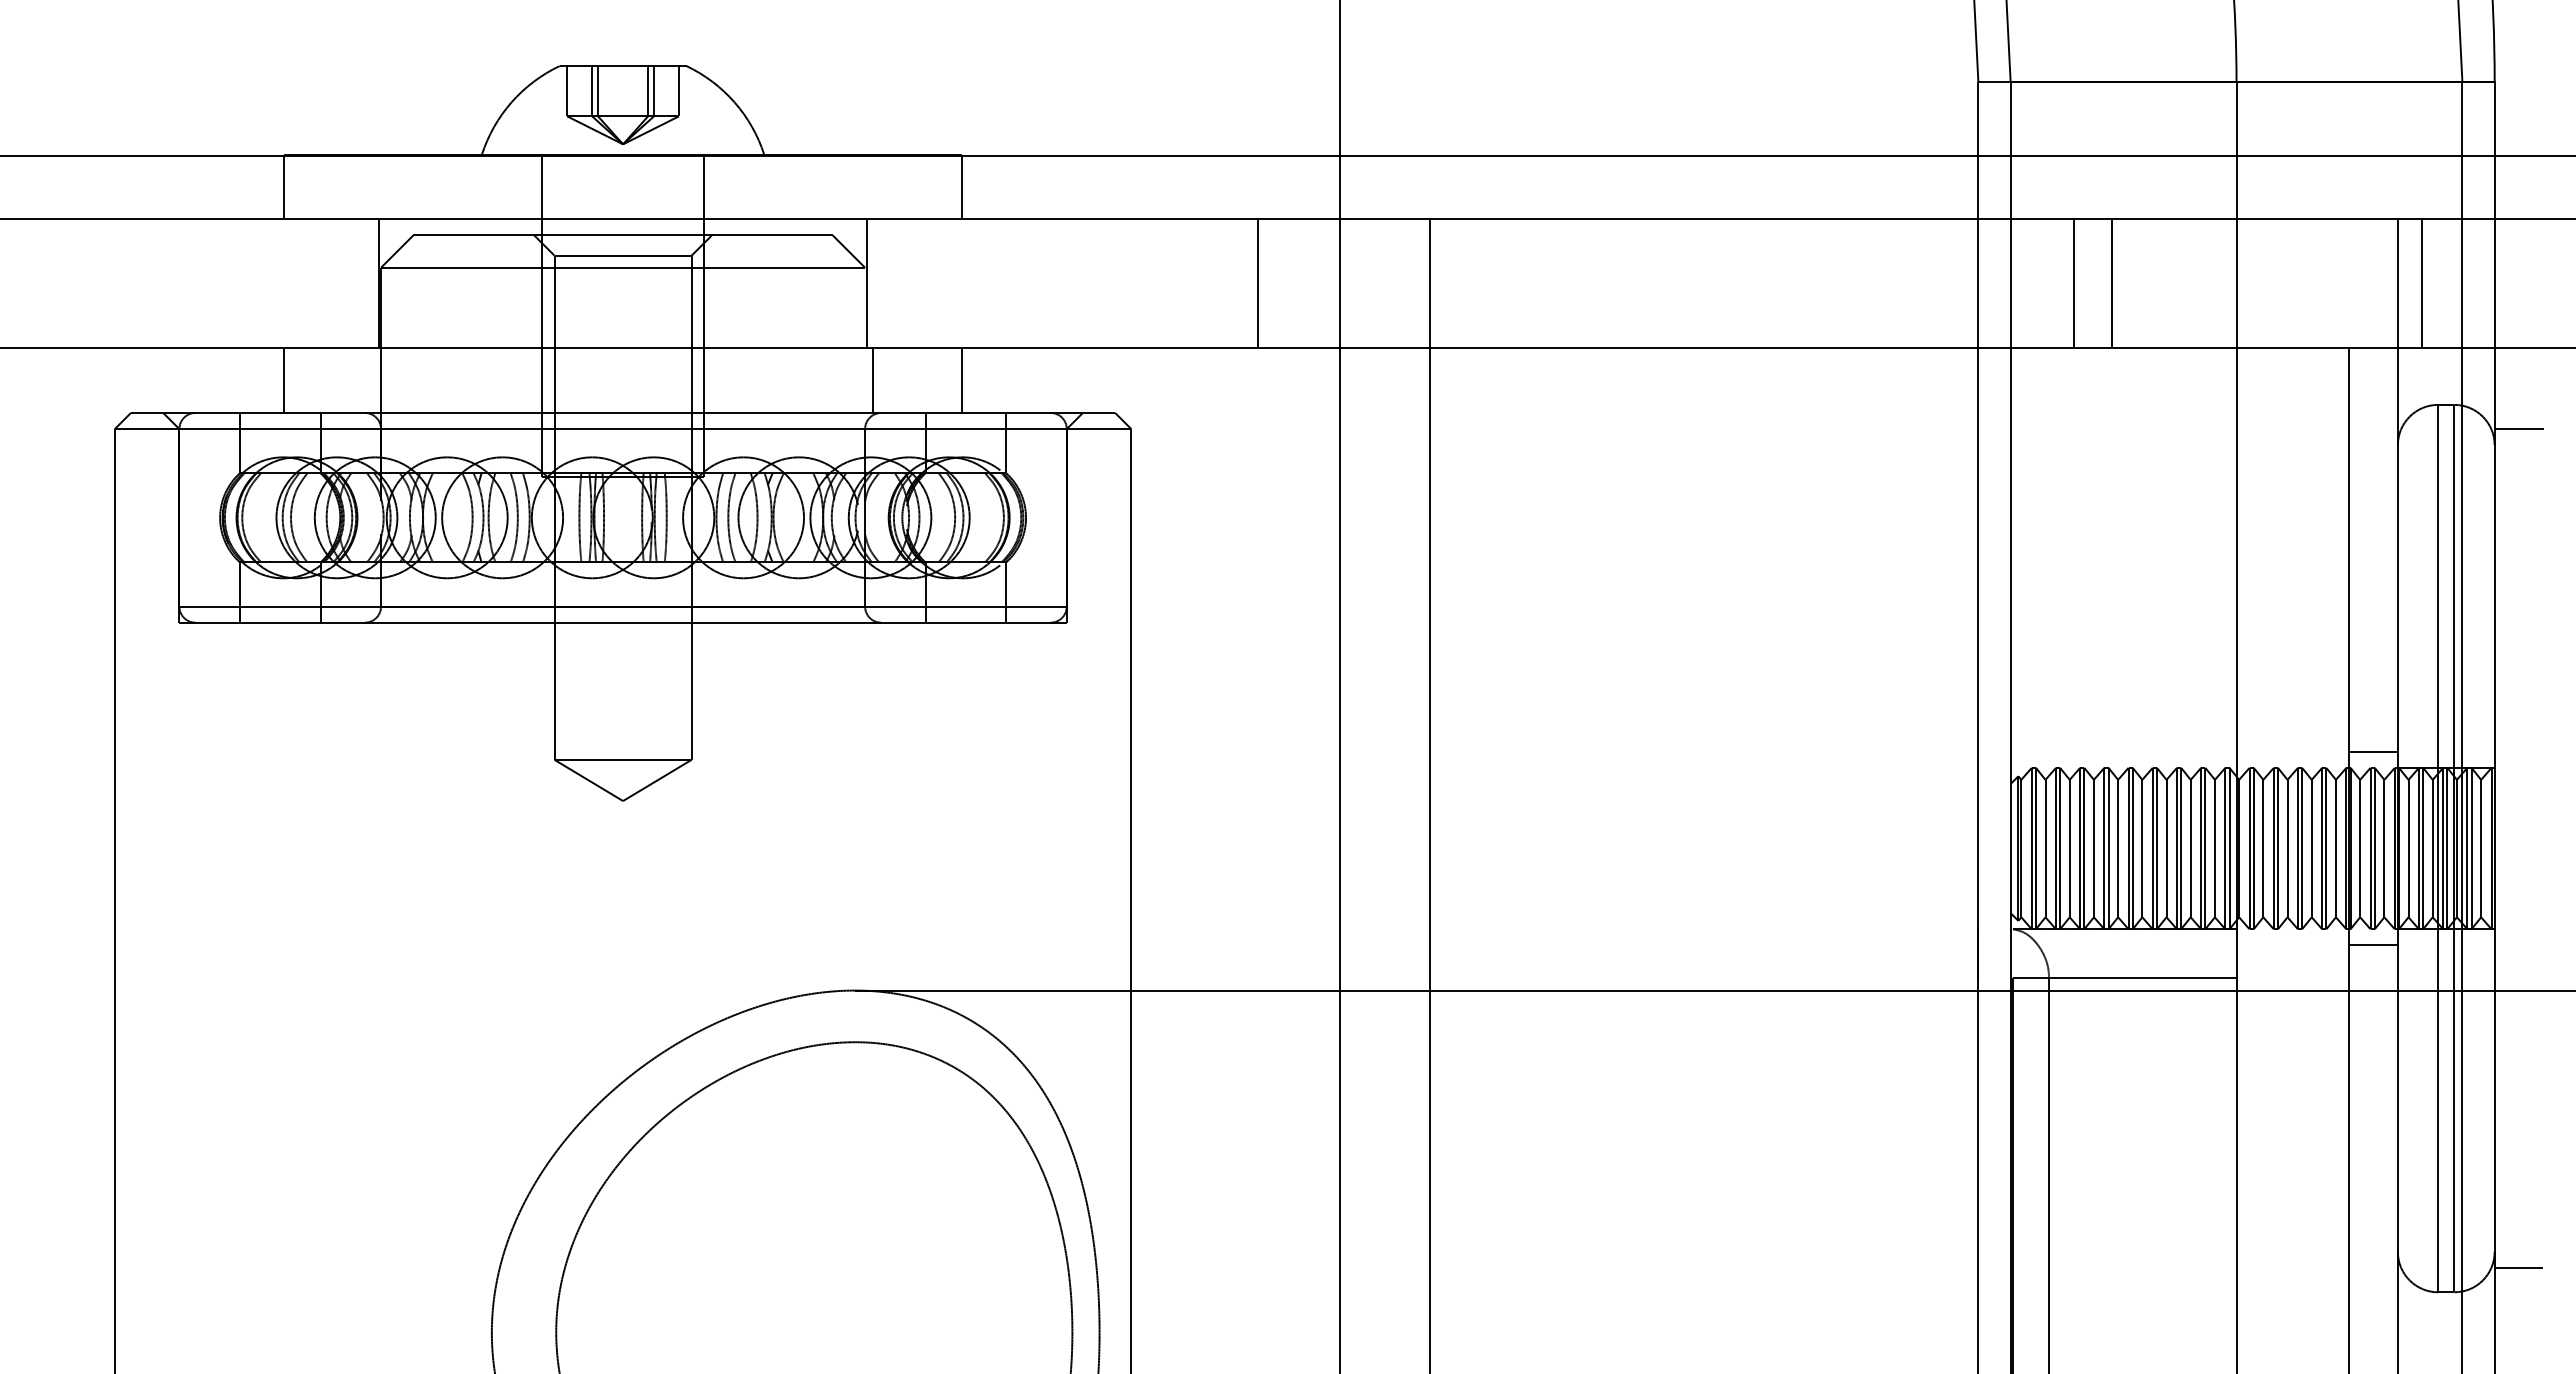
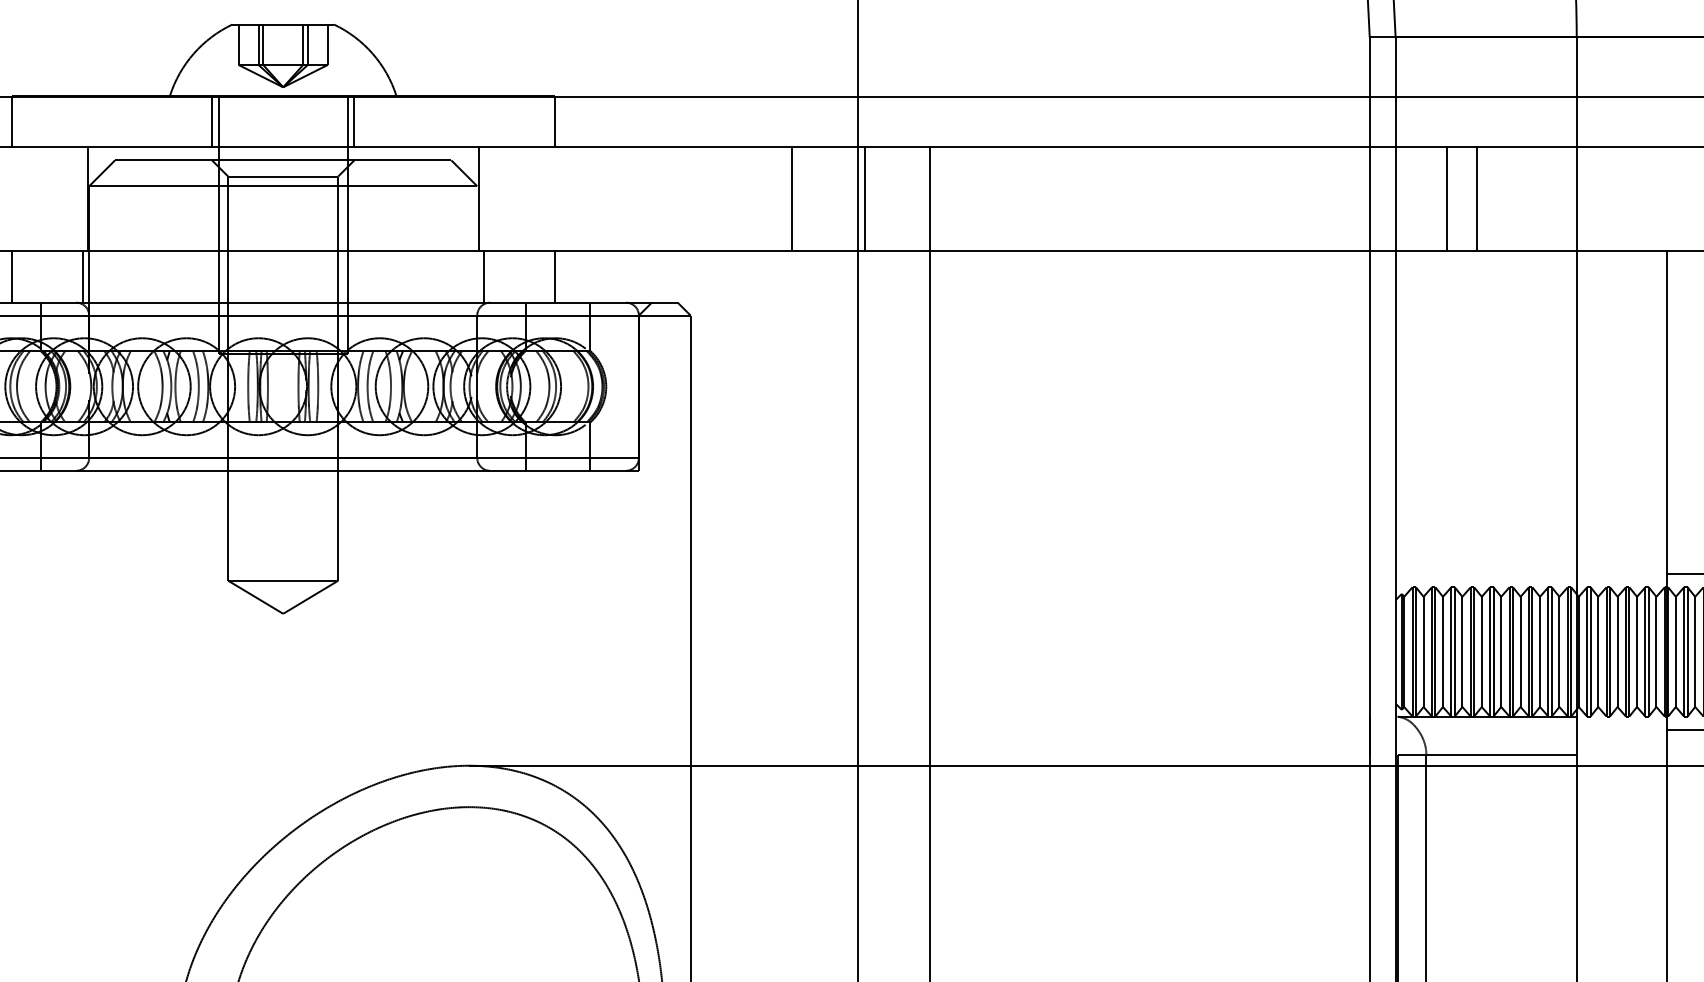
line: (534, 186) -> (212, 121), added
line: (711, 186) -> (354, 121), added
line: (1349, 283) -> (865, 198), added
line: (373, 380) -> (83, 276), added

